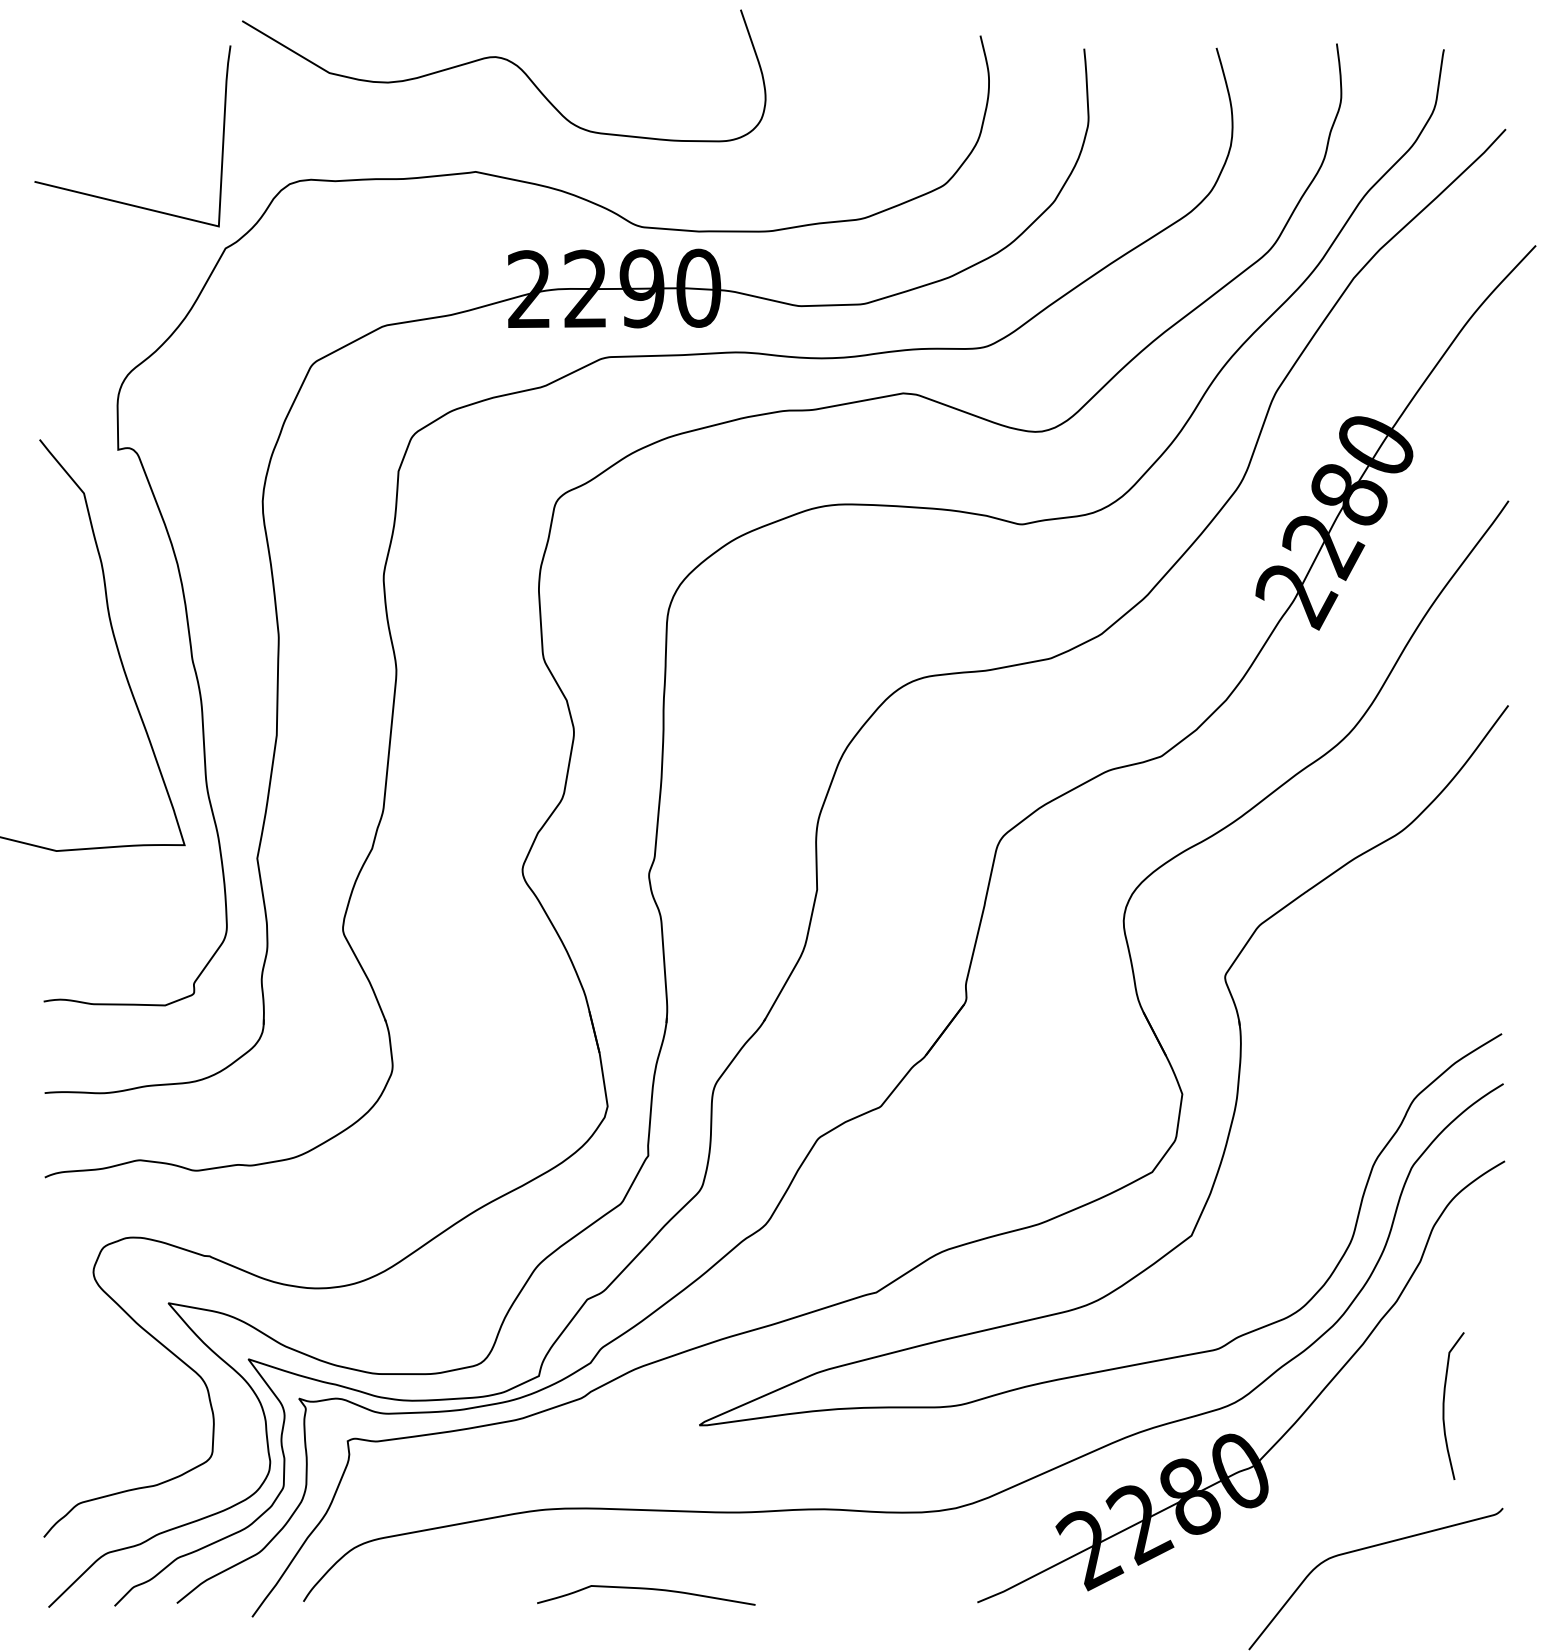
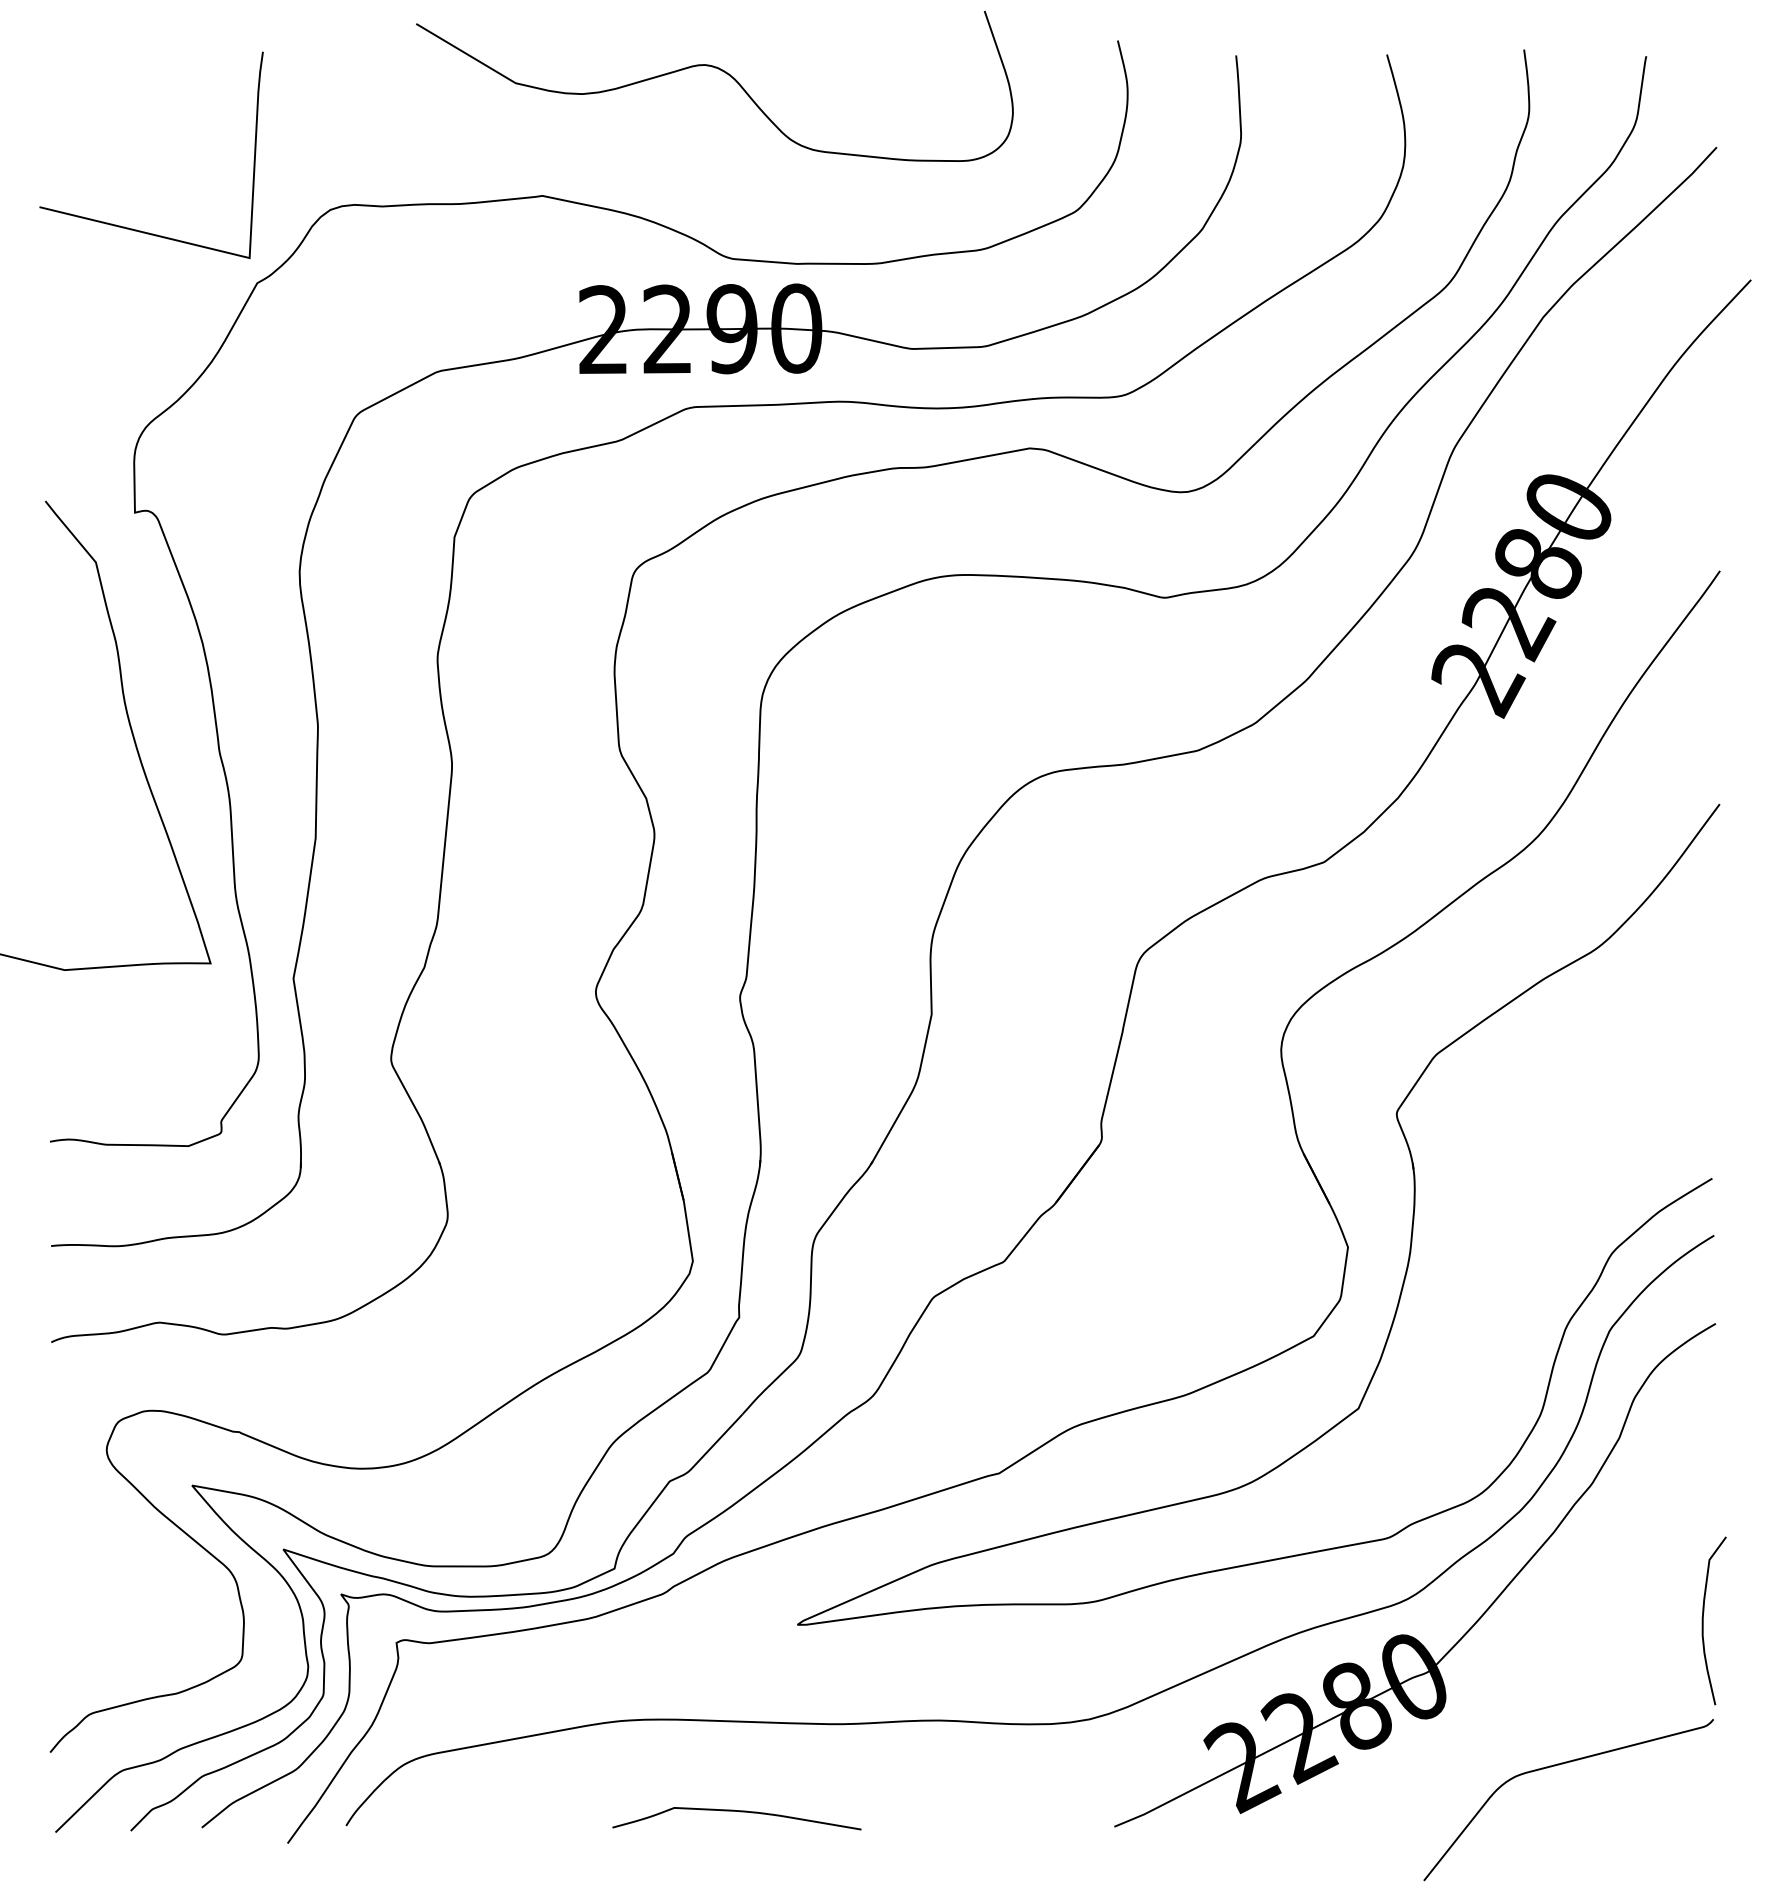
curve: (511, 63) -> (723, 72), moved
curve: (1444, 1405) -> (1703, 1620), moved

